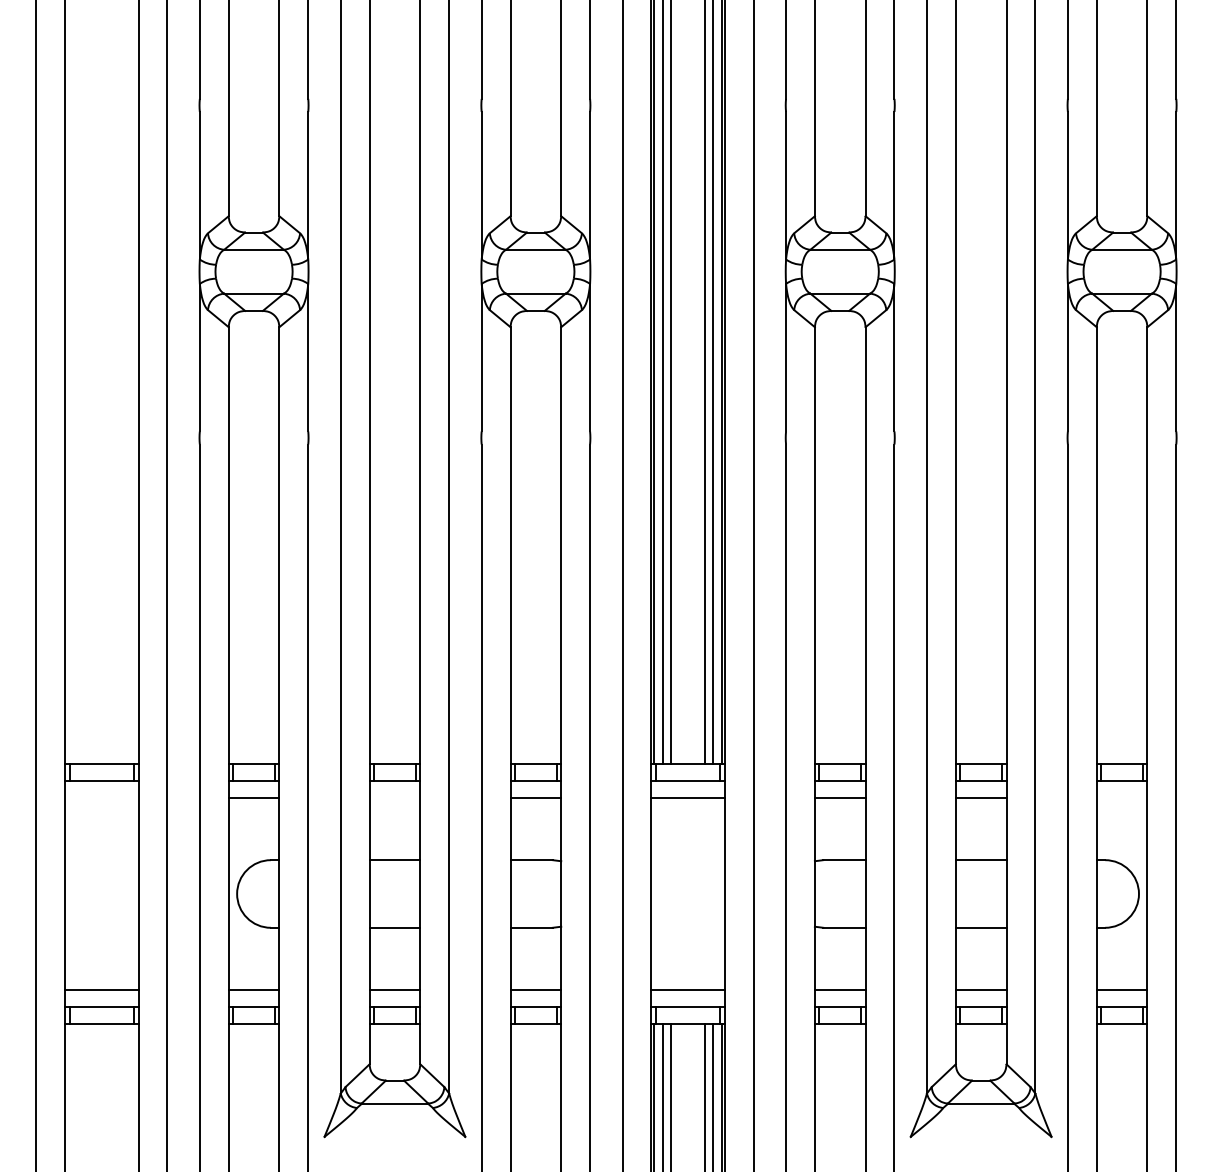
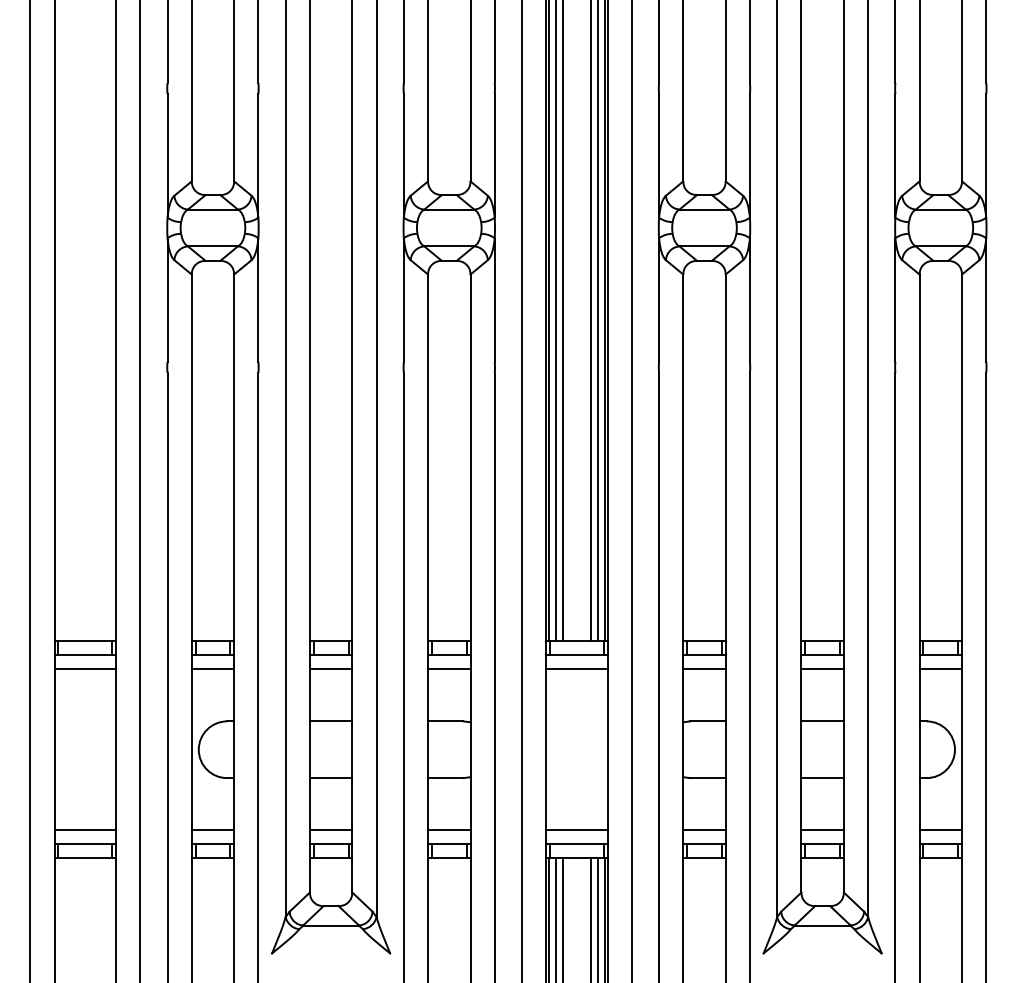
line: (101, 798) -> (85, 669), added
line: (394, 798) -> (330, 669), added
line: (1121, 798) -> (940, 669), added

